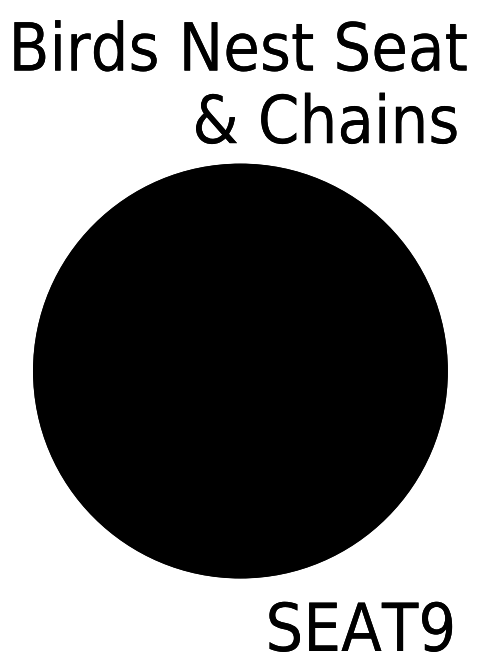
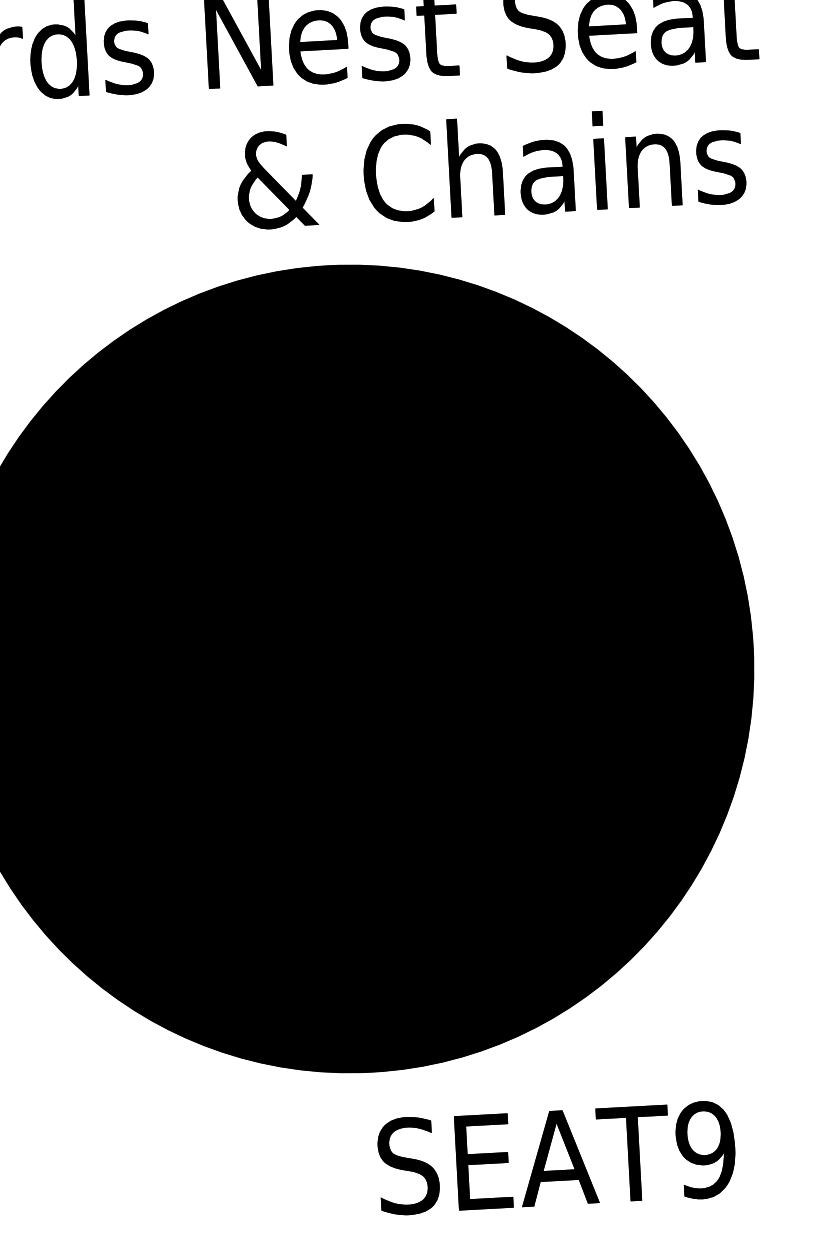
text: (360, 626) -> (556, 1157), moved

